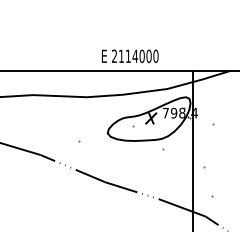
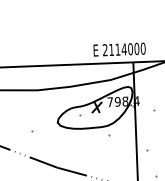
text: (130, 55) -> (119, 48), moved

